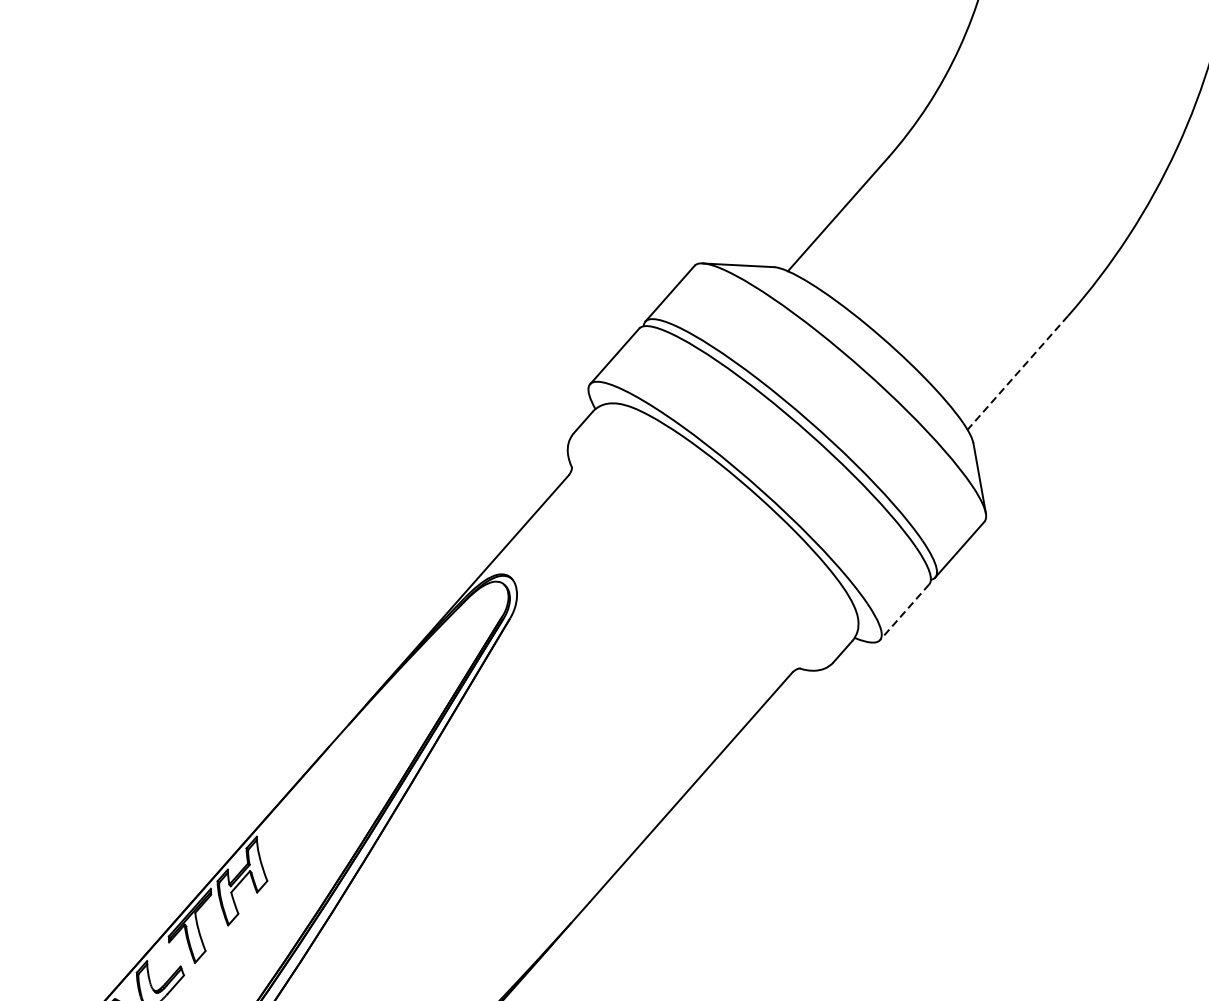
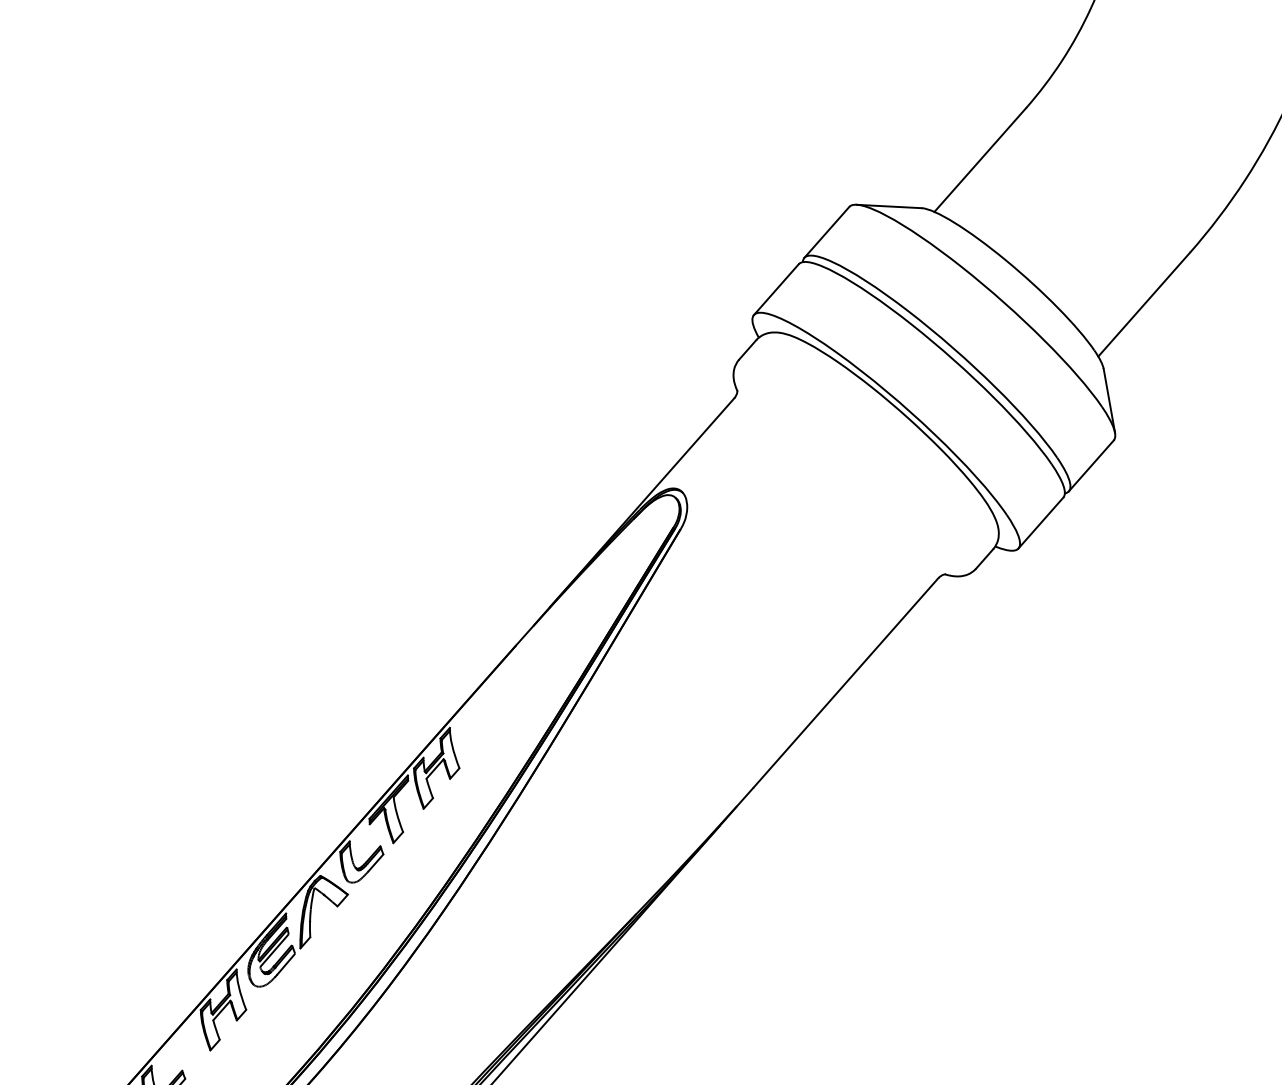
line: (1017, 373) -> (1143, 305), dashed -> solid
line: (904, 612) -> (1040, 523), dashed -> solid

